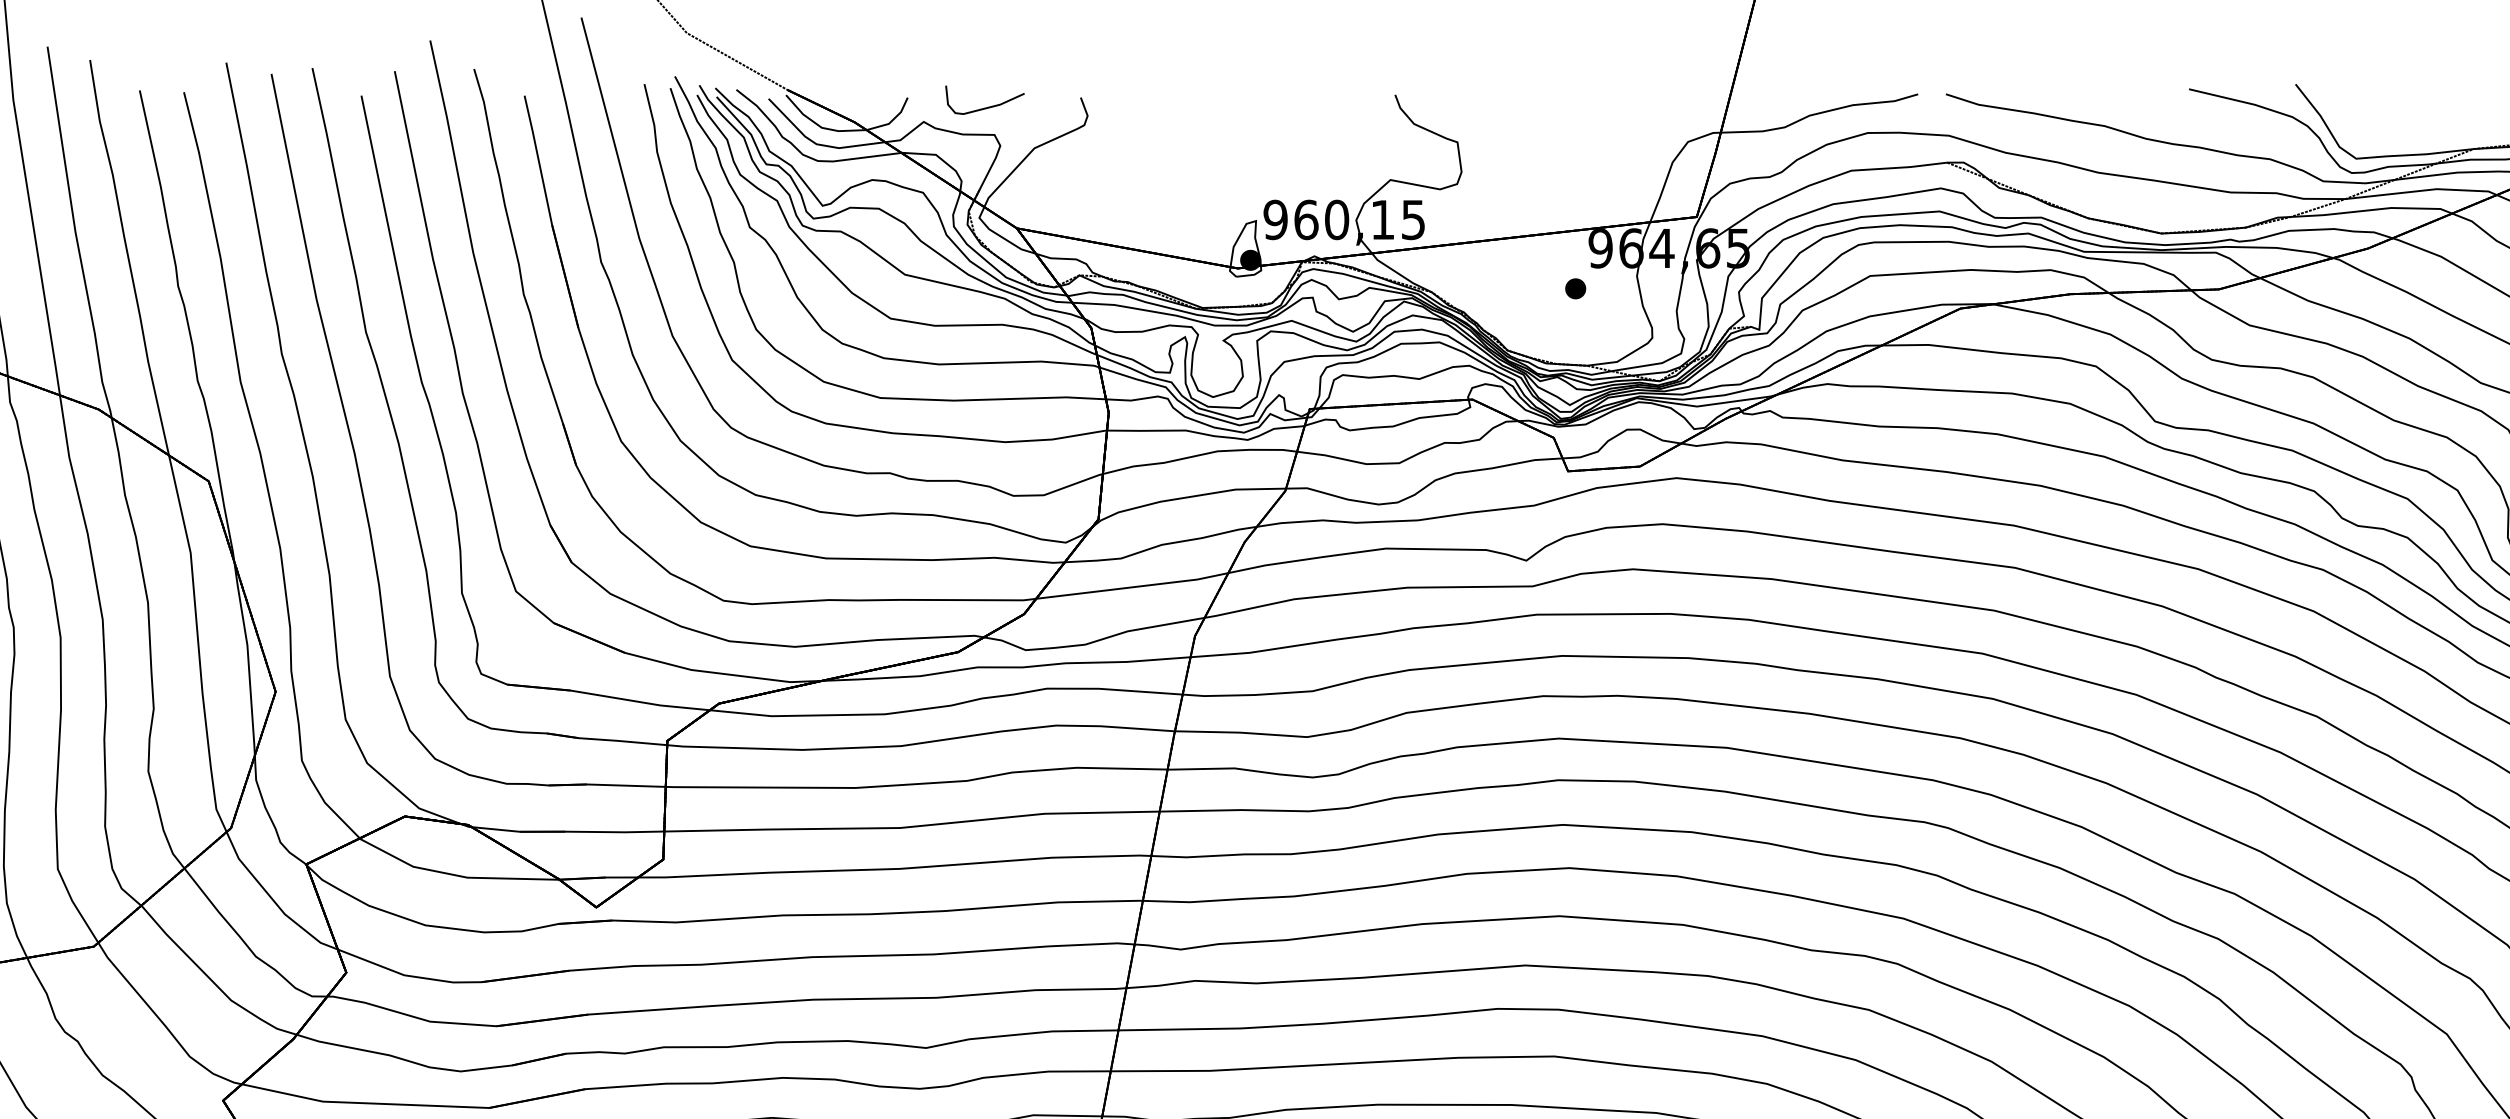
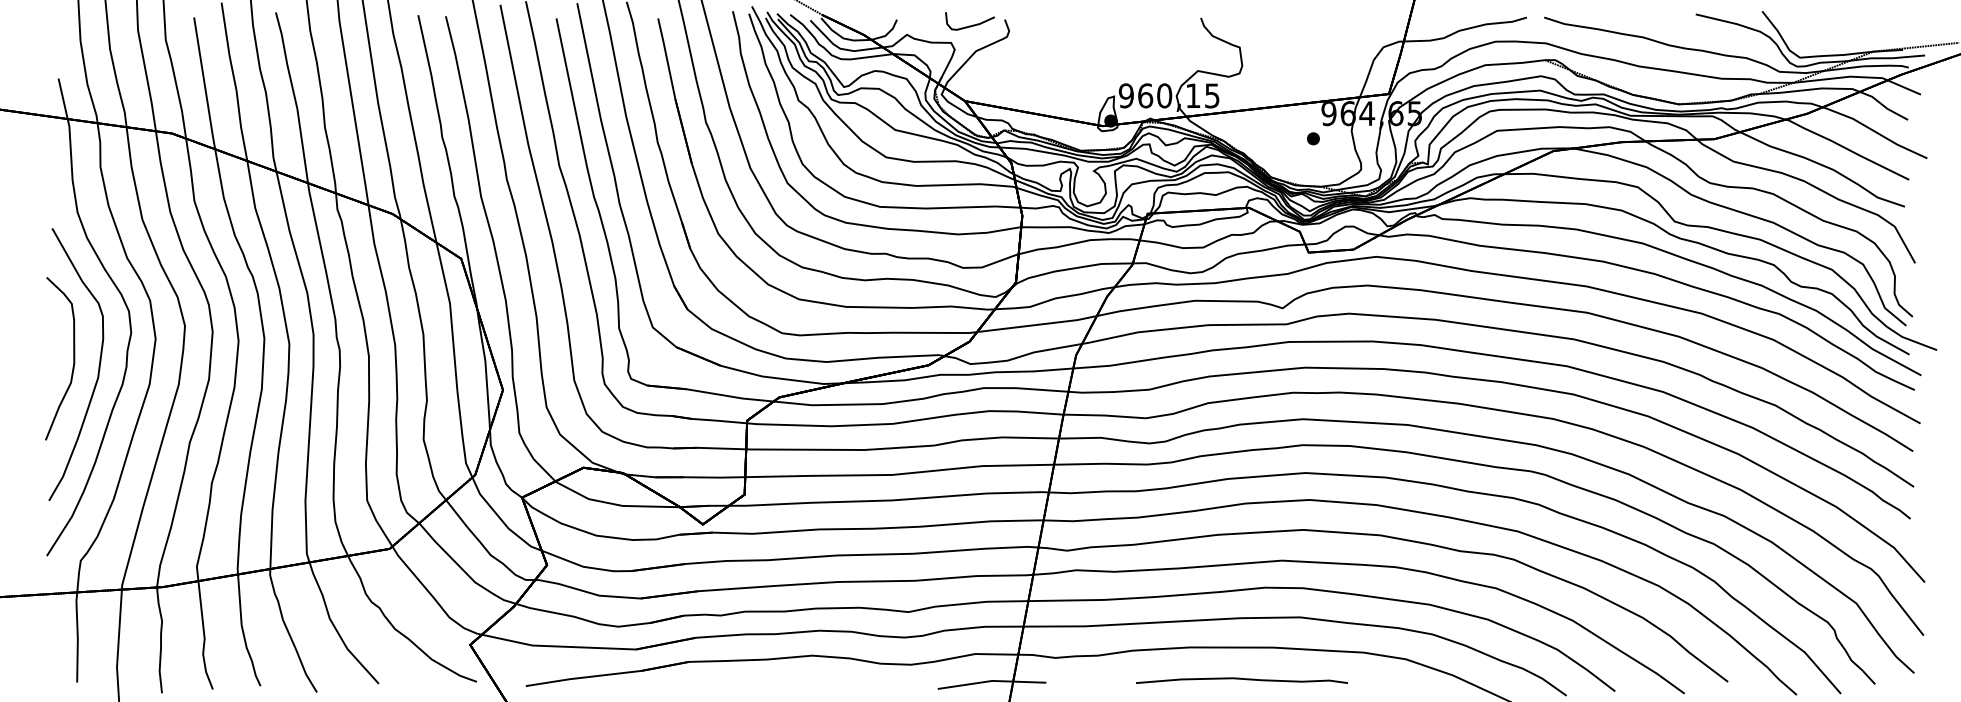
curve: (983, 107) -> (969, 25), moved

